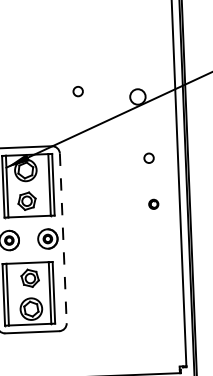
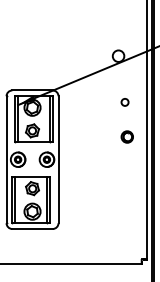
circle: (77, 91) -> (73, 50), removed
part: (152, 203) -> (126, 136), size x1.67
line: (63, 239) -> (58, 160), dashed -> solid

